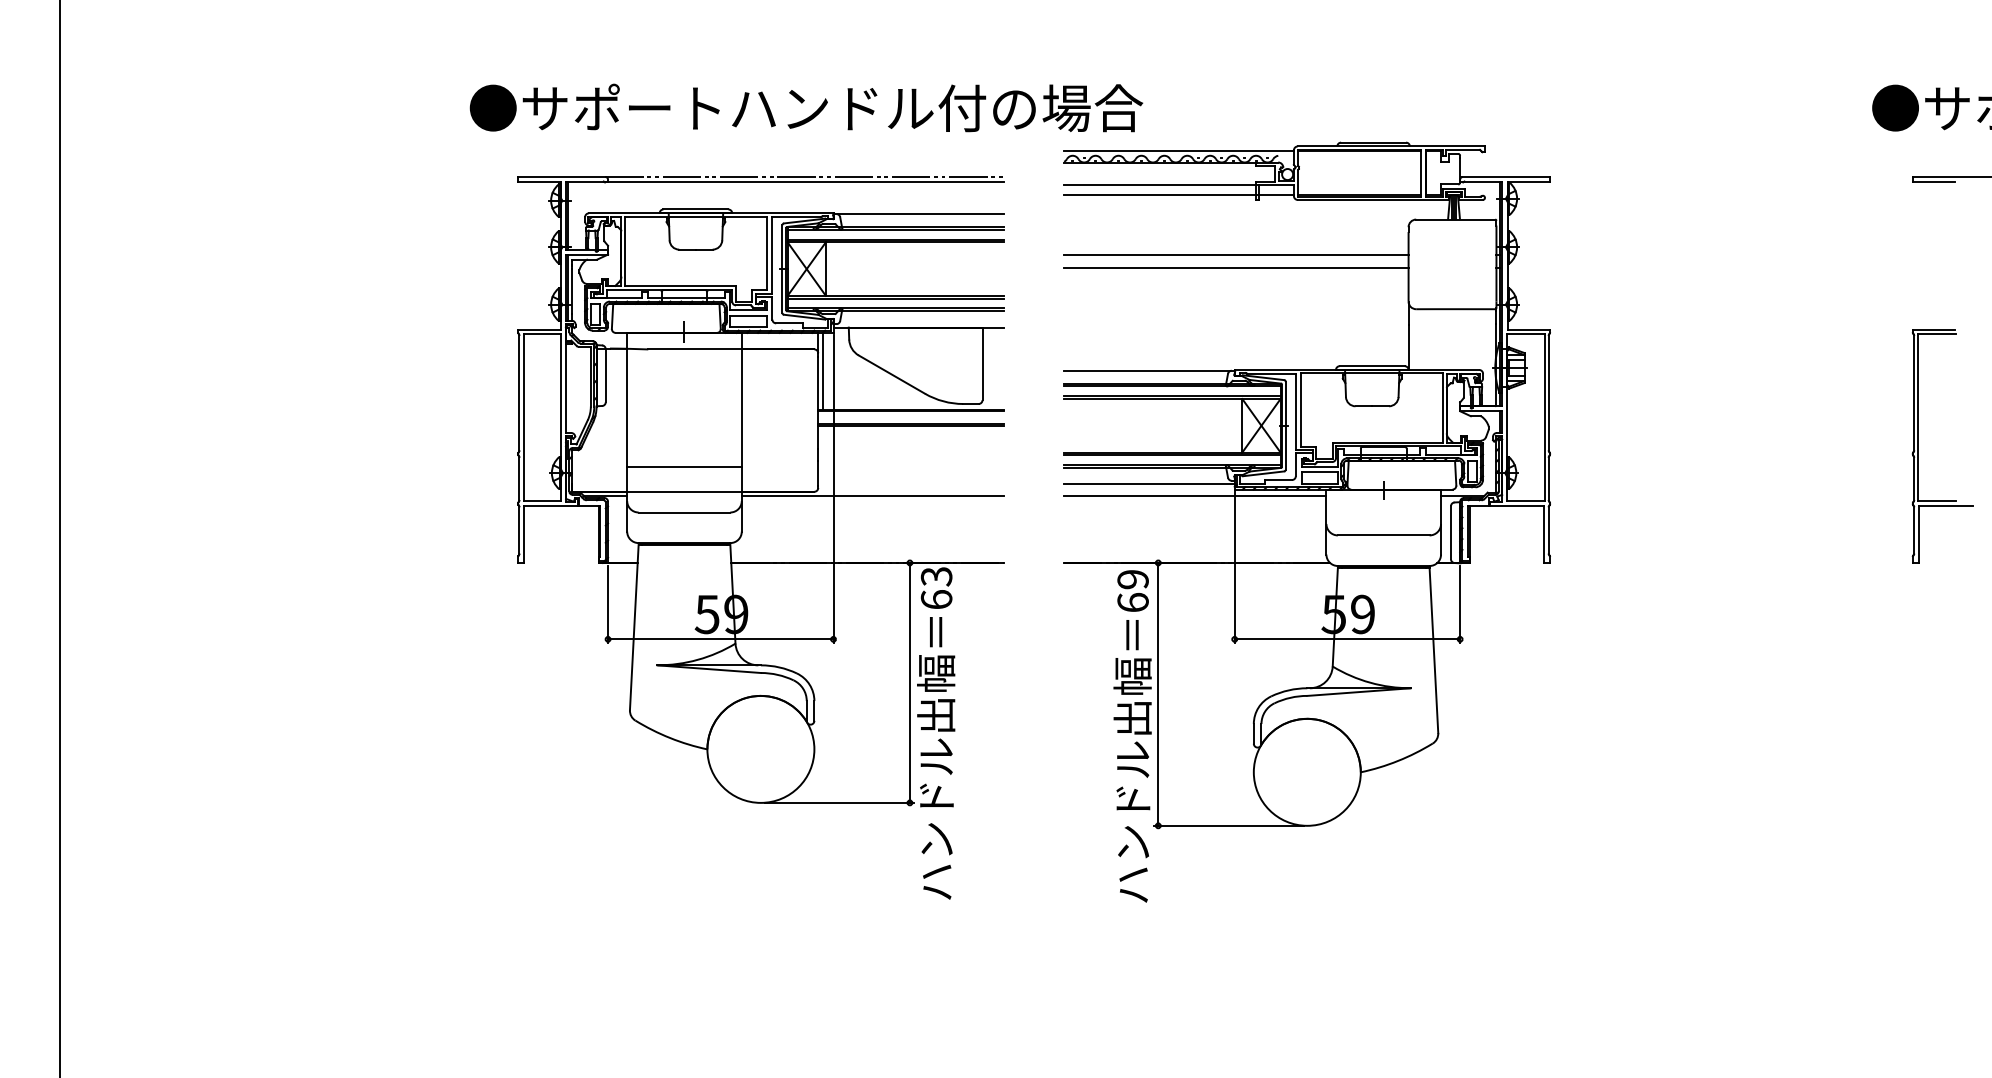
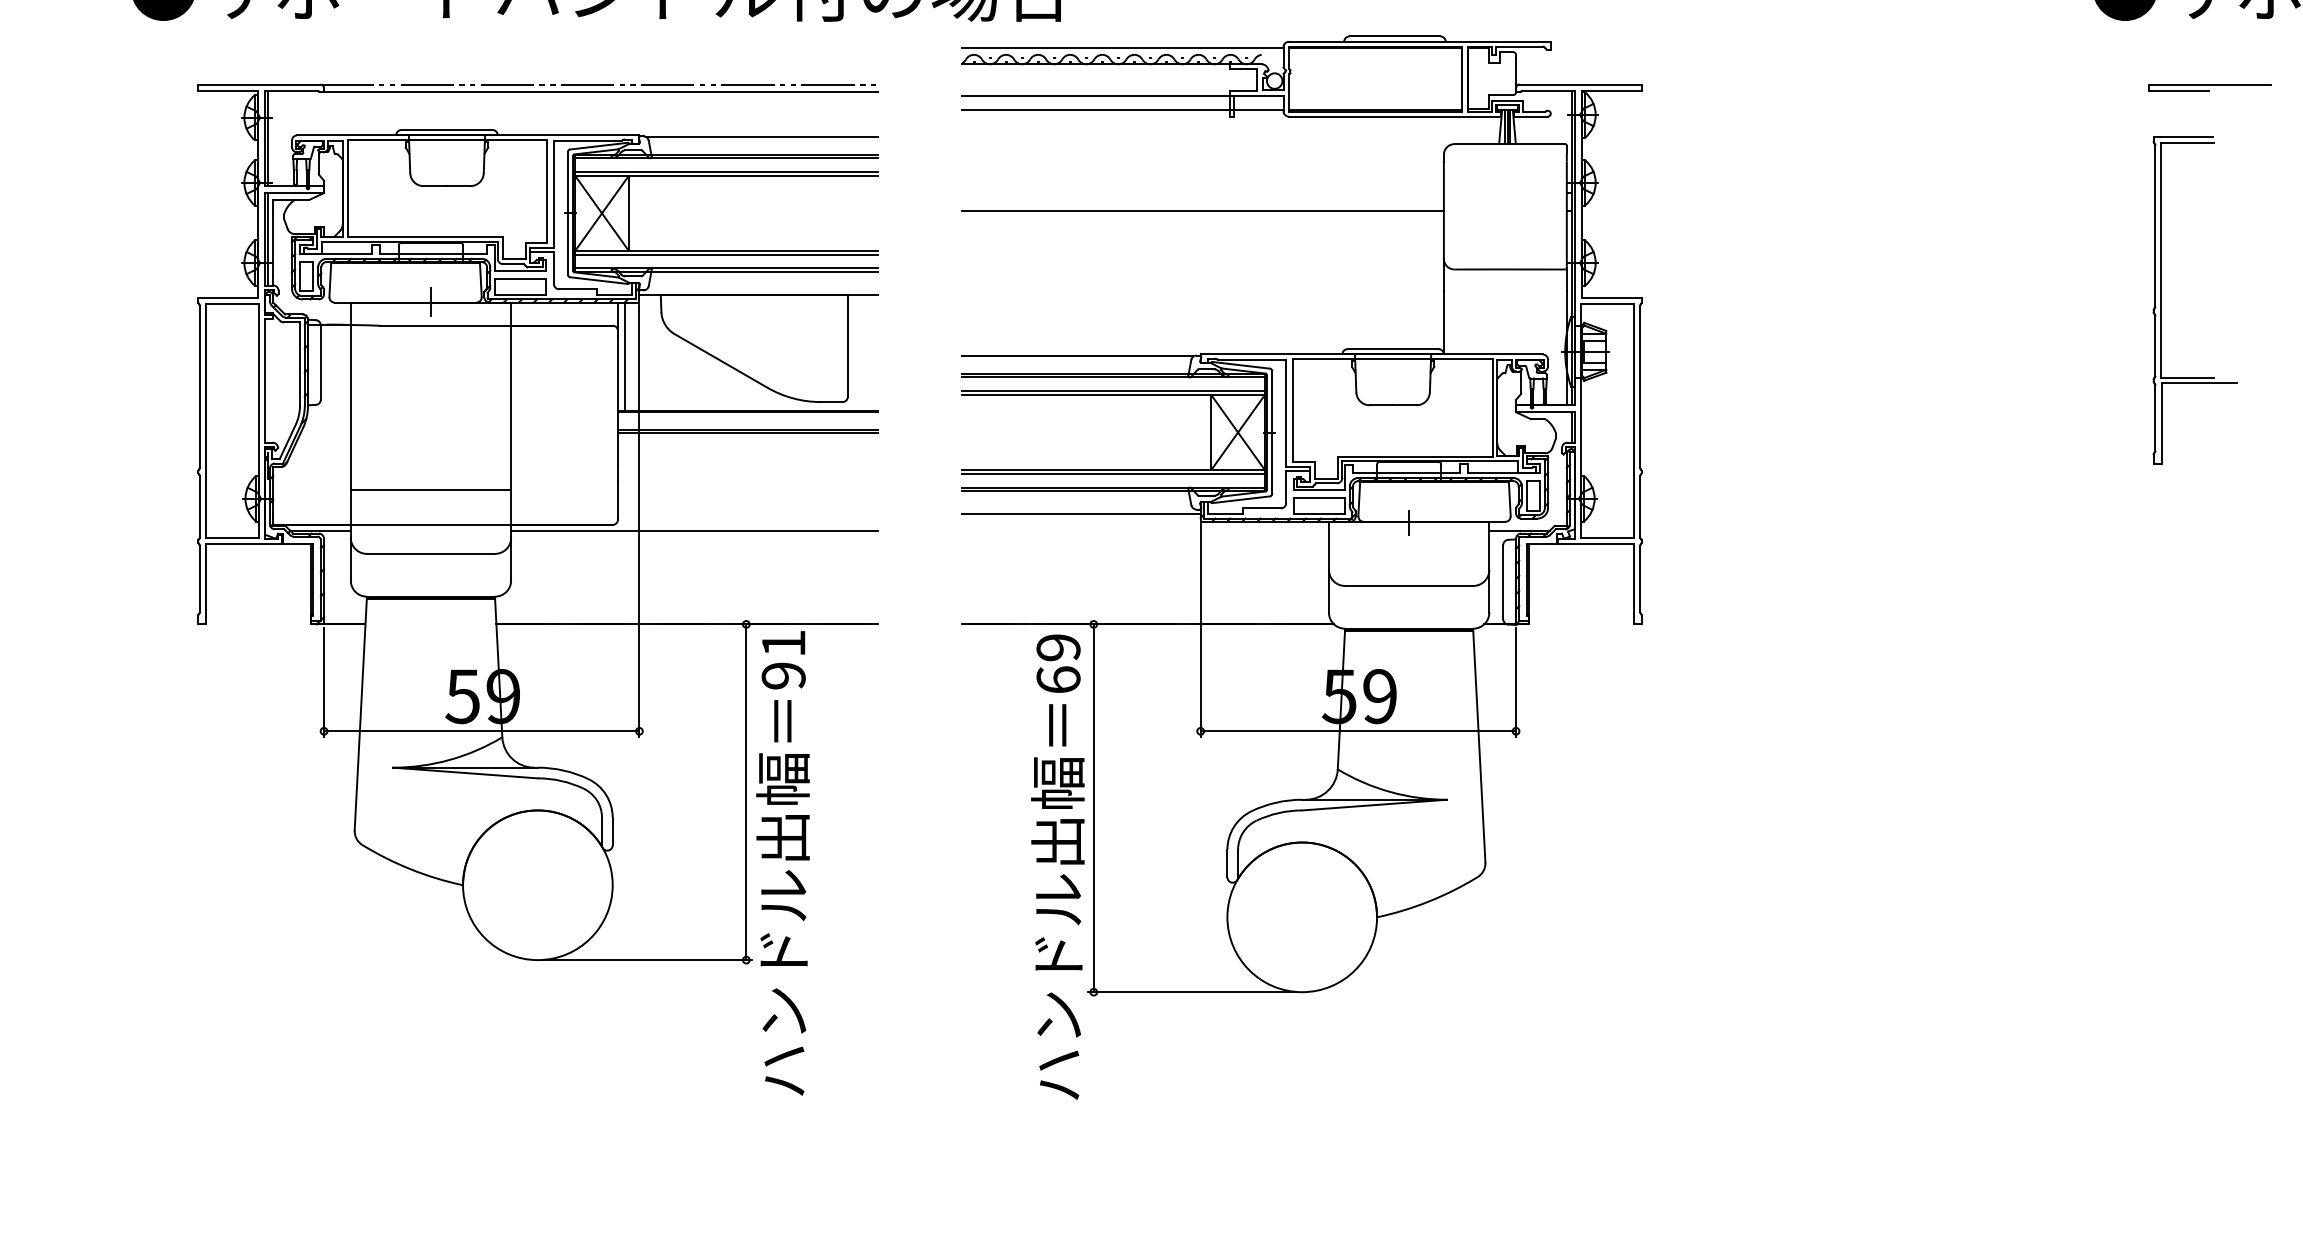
line: (1236, 254) -> (1203, 192), removed
part: (1918, 446) -> (2161, 300), moved
line: (1195, 496) -> (1145, 531), removed
text: (936, 588) -> (783, 660), 63 -> 91

